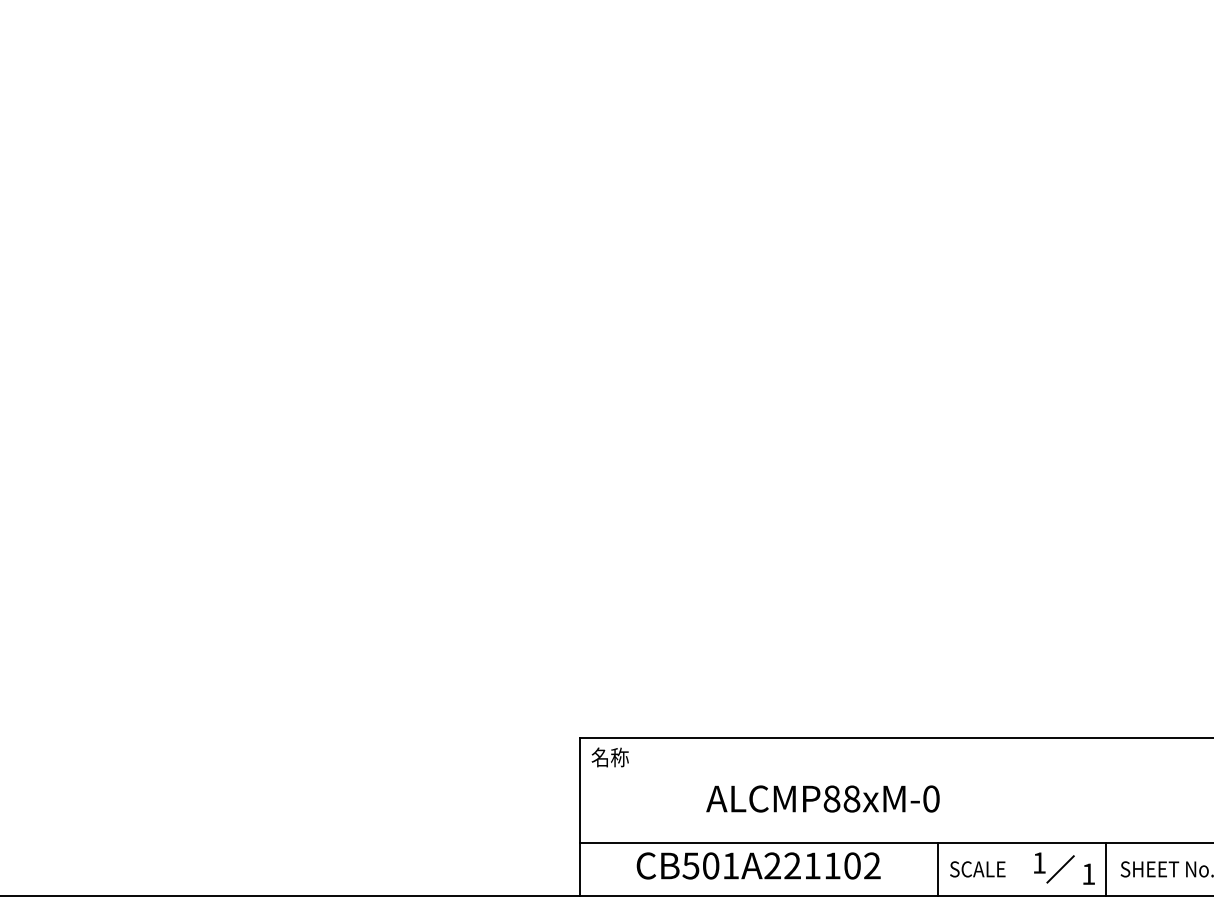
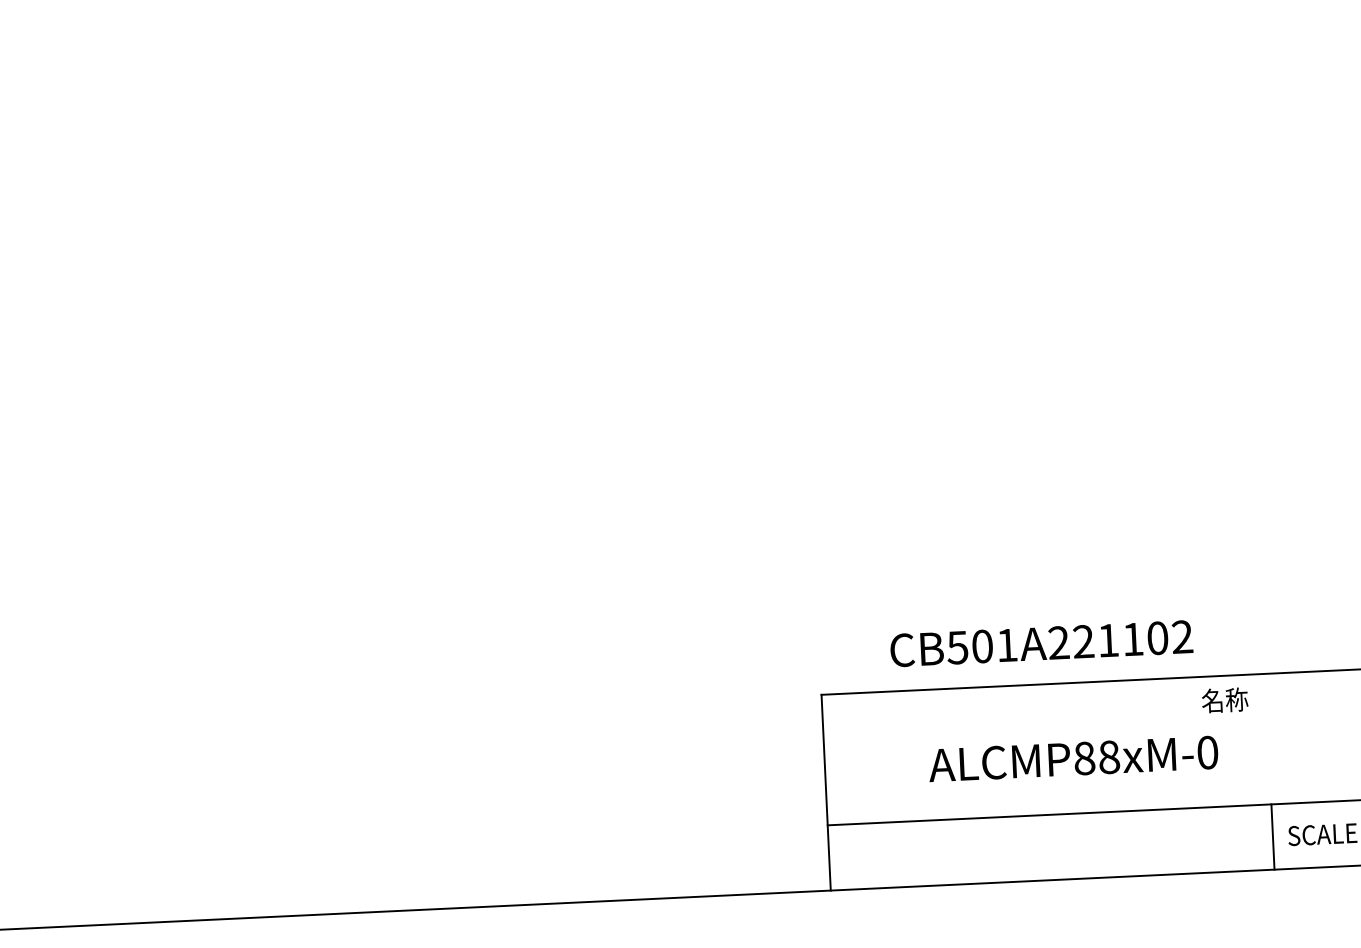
text: (609, 757) -> (1224, 700), moved
text: (822, 798) -> (1072, 758), moved
text: (758, 865) -> (1041, 643), moved

